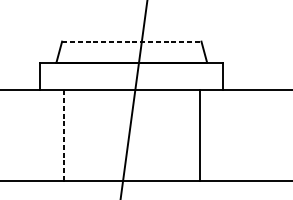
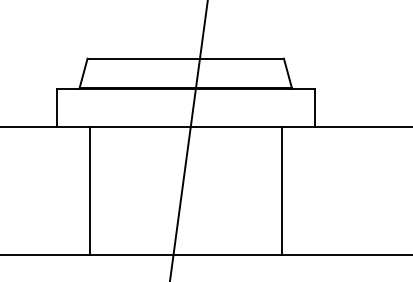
line: (132, 41) -> (186, 58), dashed -> solid
line: (63, 135) -> (89, 190), dashed -> solid

